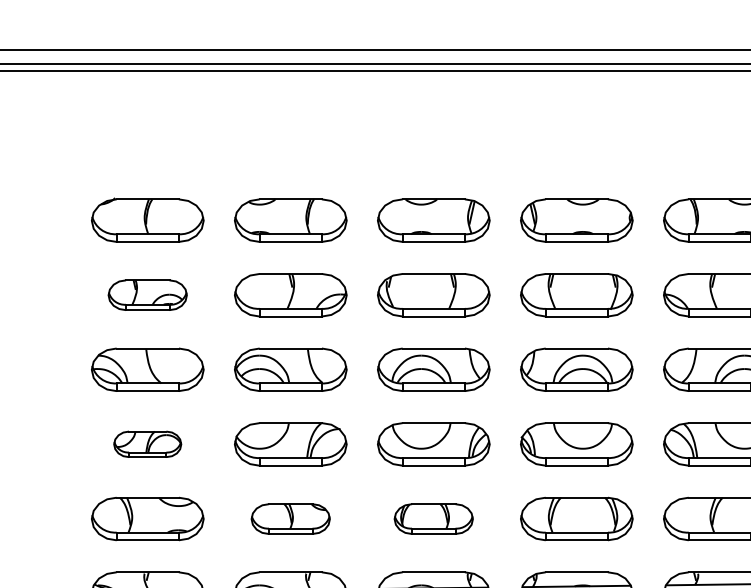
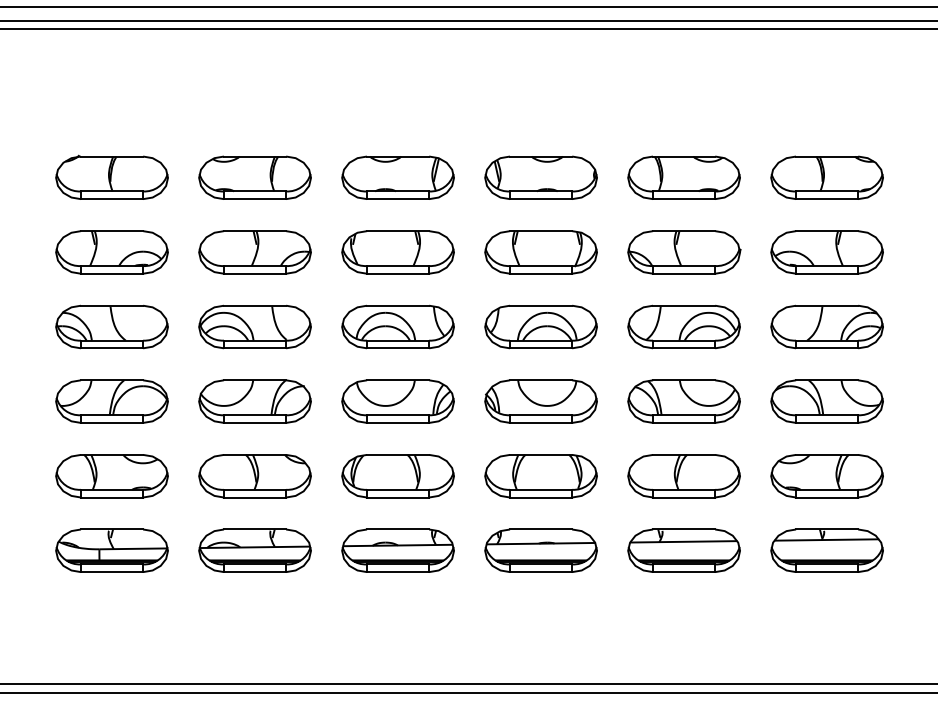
part: (147, 295) -> (111, 252), size x1.43
part: (147, 444) -> (111, 401), size x1.67
part: (290, 519) -> (254, 476), size x1.43
part: (433, 519) -> (397, 476), size x1.43

